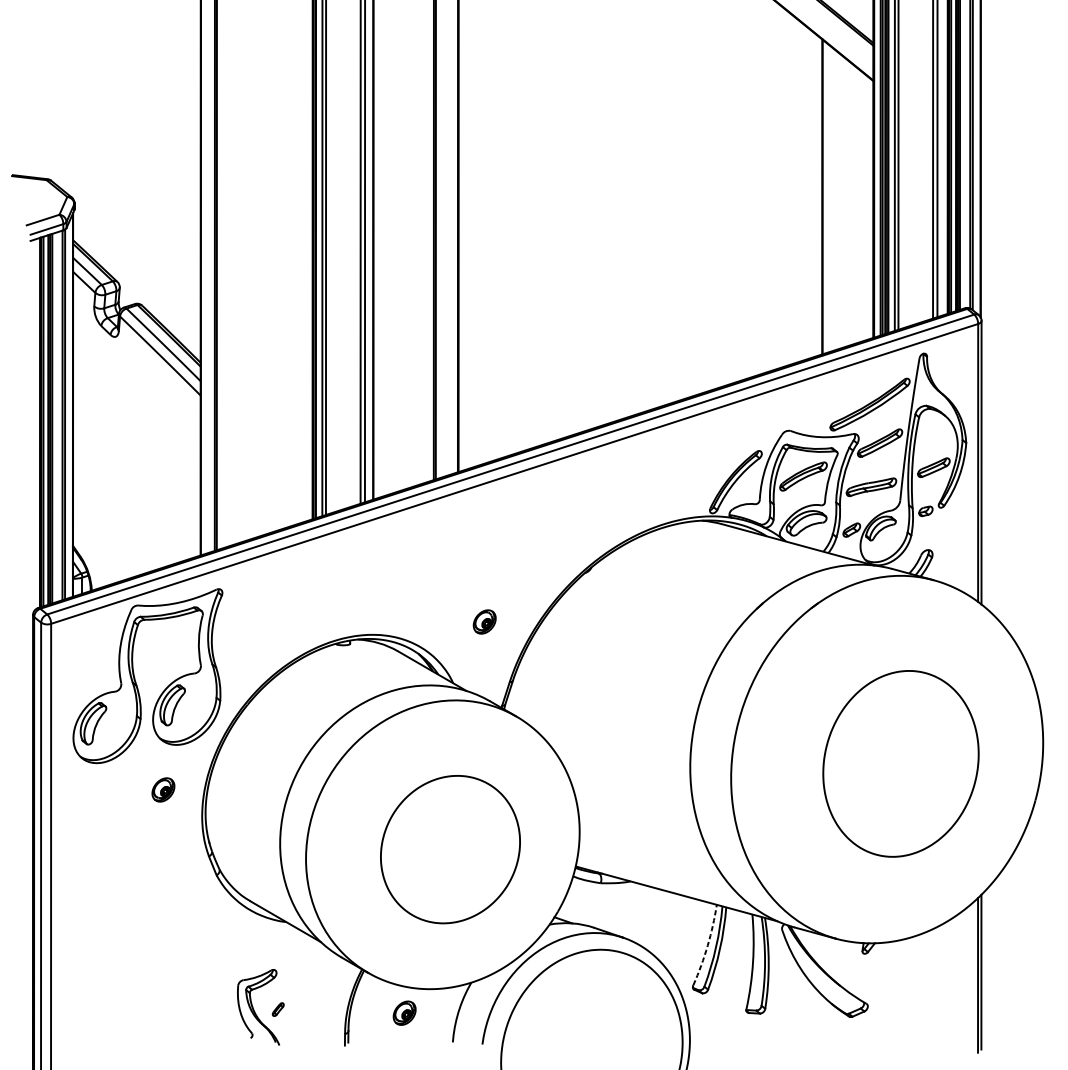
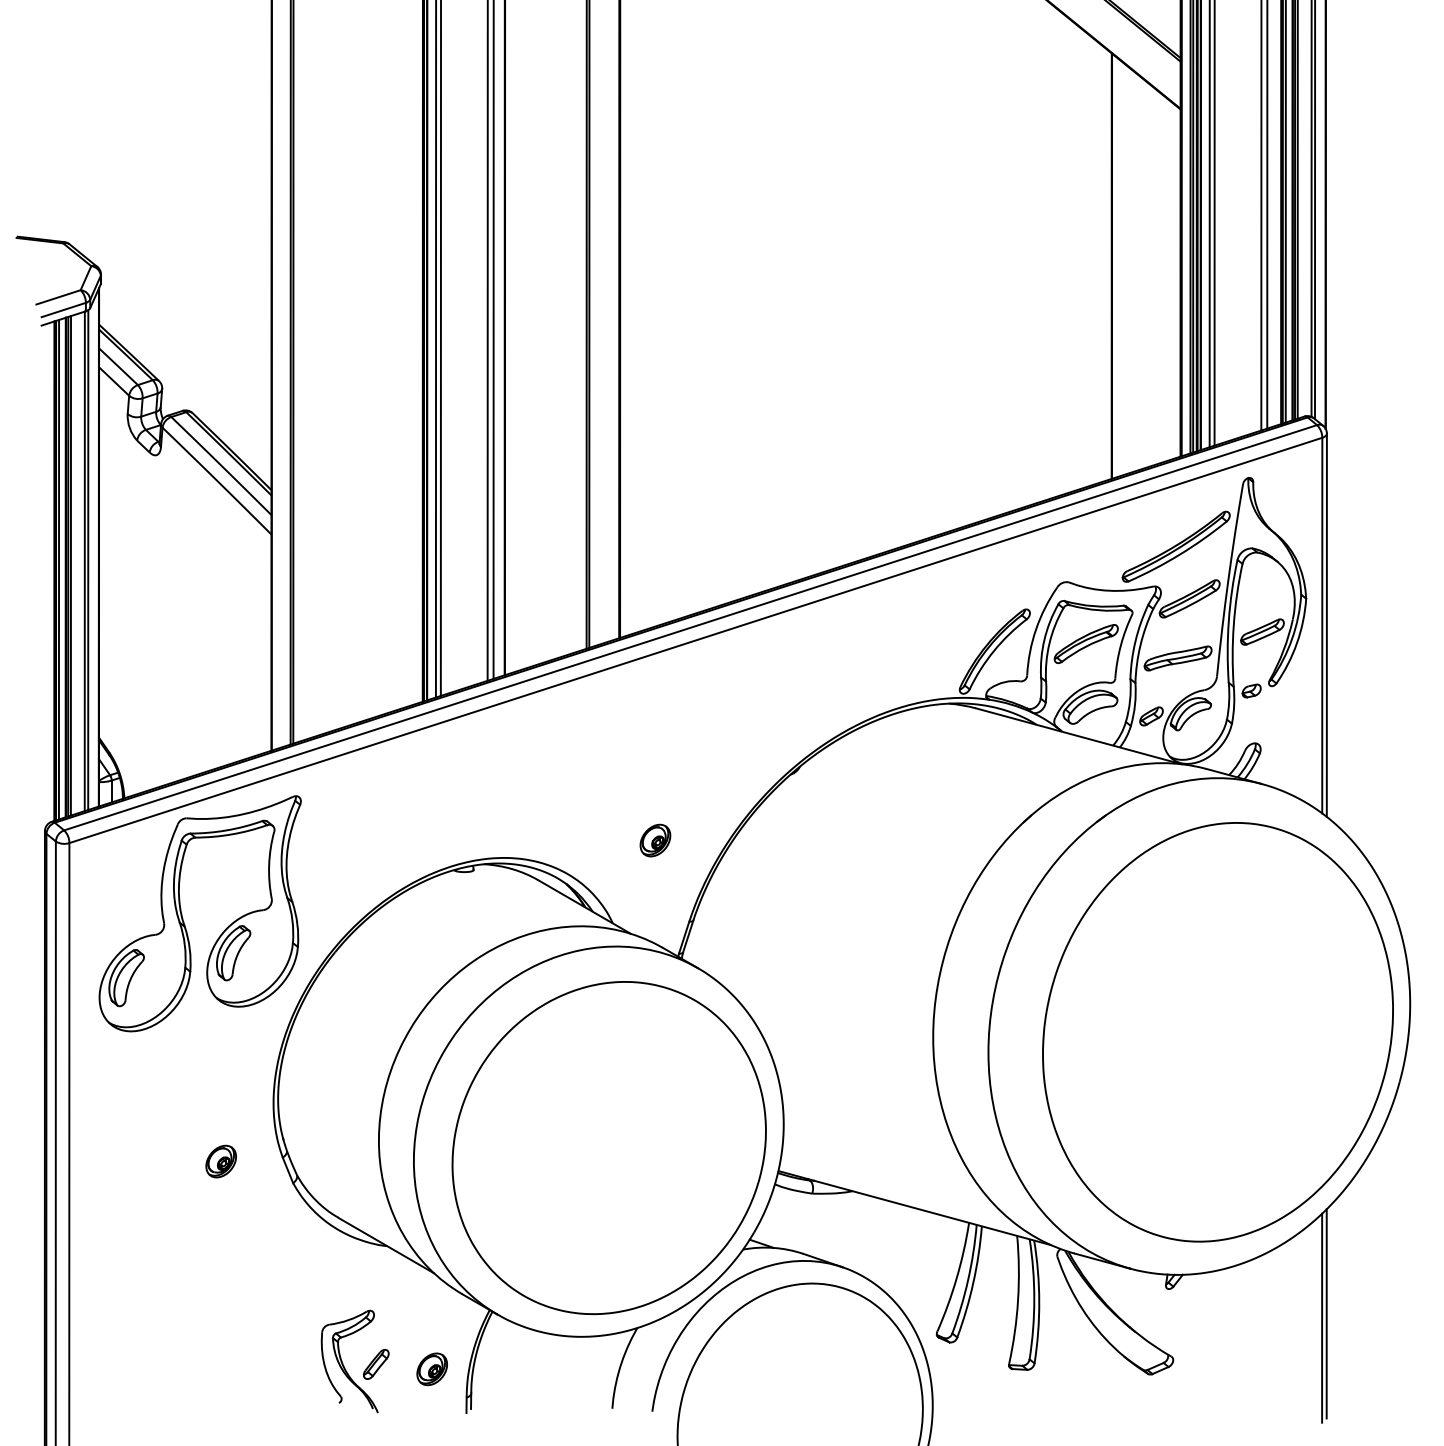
part: (900, 763) -> (1217, 1032), size x1.67
part: (162, 789) -> (220, 1161), moved
part: (450, 849) -> (608, 1148), size x1.67
arc: (707, 946) -> (956, 1278), dashed -> solid
part: (278, 1009) -> (376, 1364), size x1.67
part: (404, 1013) -> (431, 1369), moved

